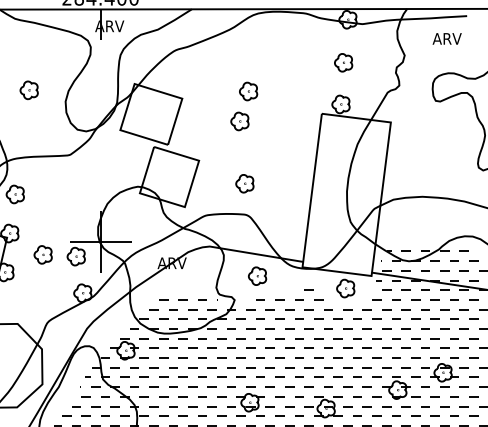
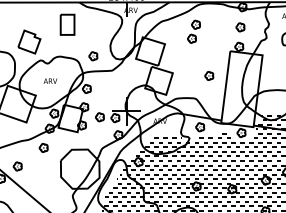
part: (29, 90) -> (93, 56), moved
part: (243, 105) -> (193, 31), moved
part: (245, 182) -> (209, 75), moved

